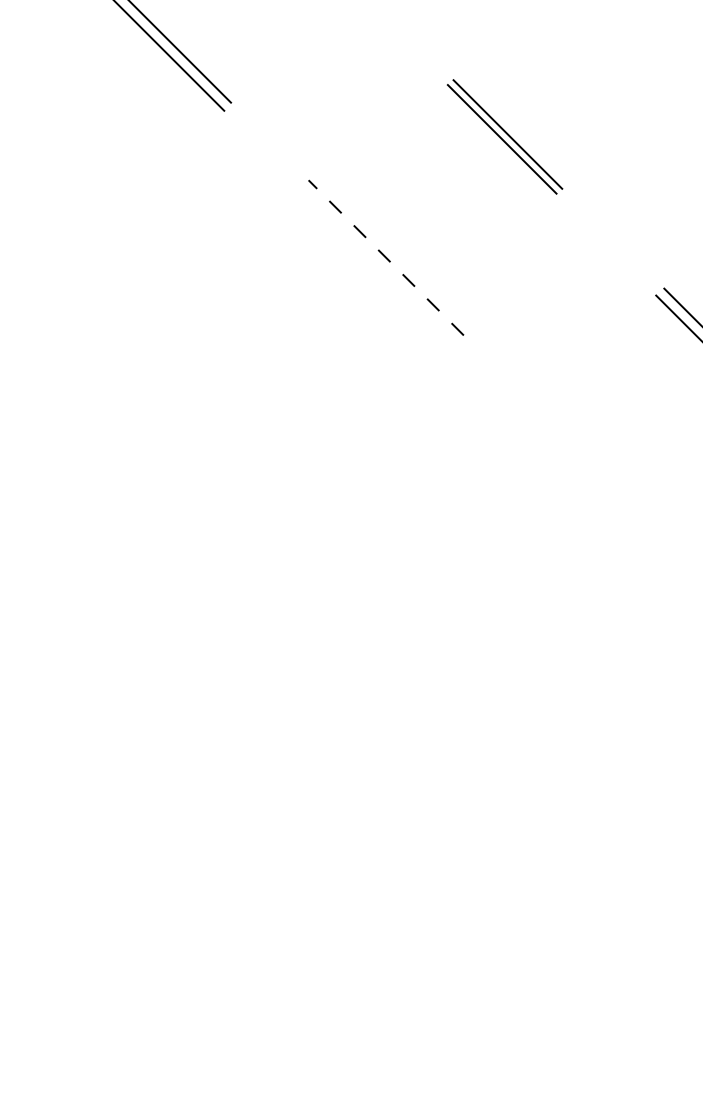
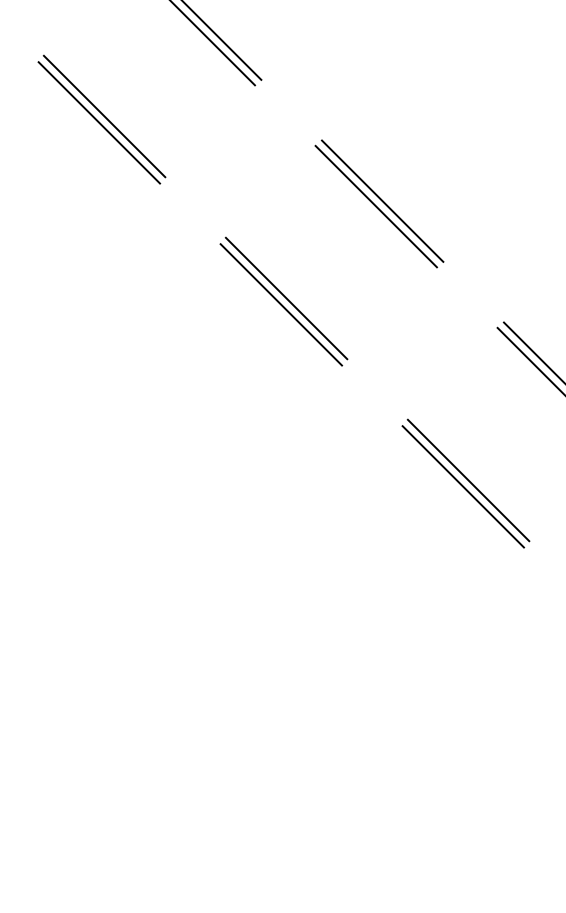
part: (505, 136) -> (379, 203), size x1.43
line: (386, 257) -> (286, 298), dashed -> solid
line: (378, 265) -> (280, 304), added
line: (618, 490) -> (468, 480), added
line: (611, 498) -> (462, 486), added

